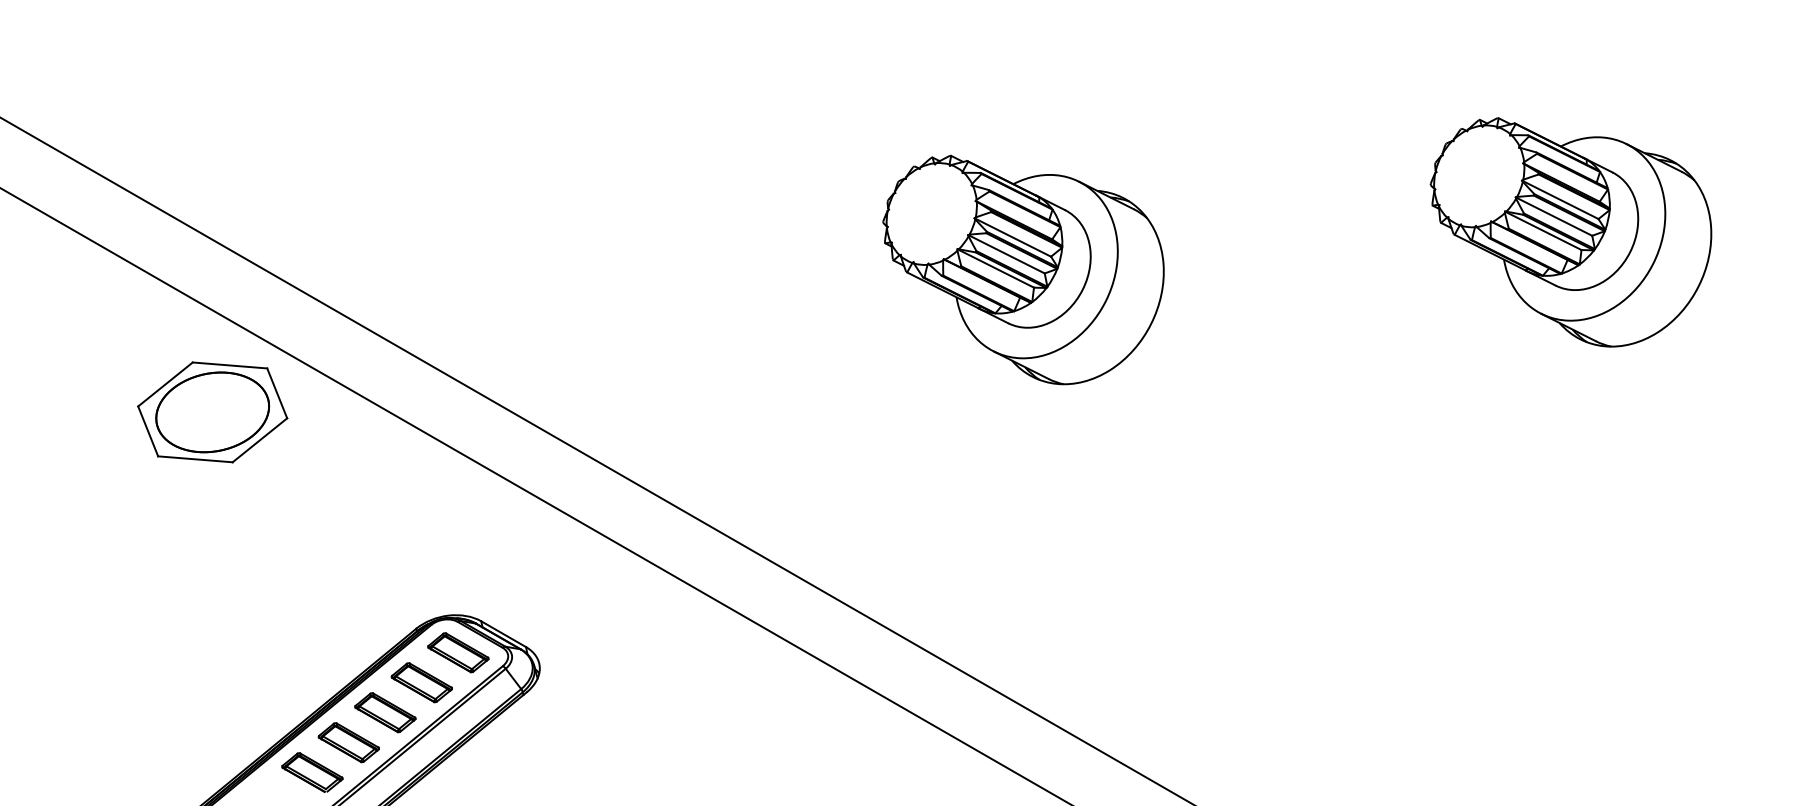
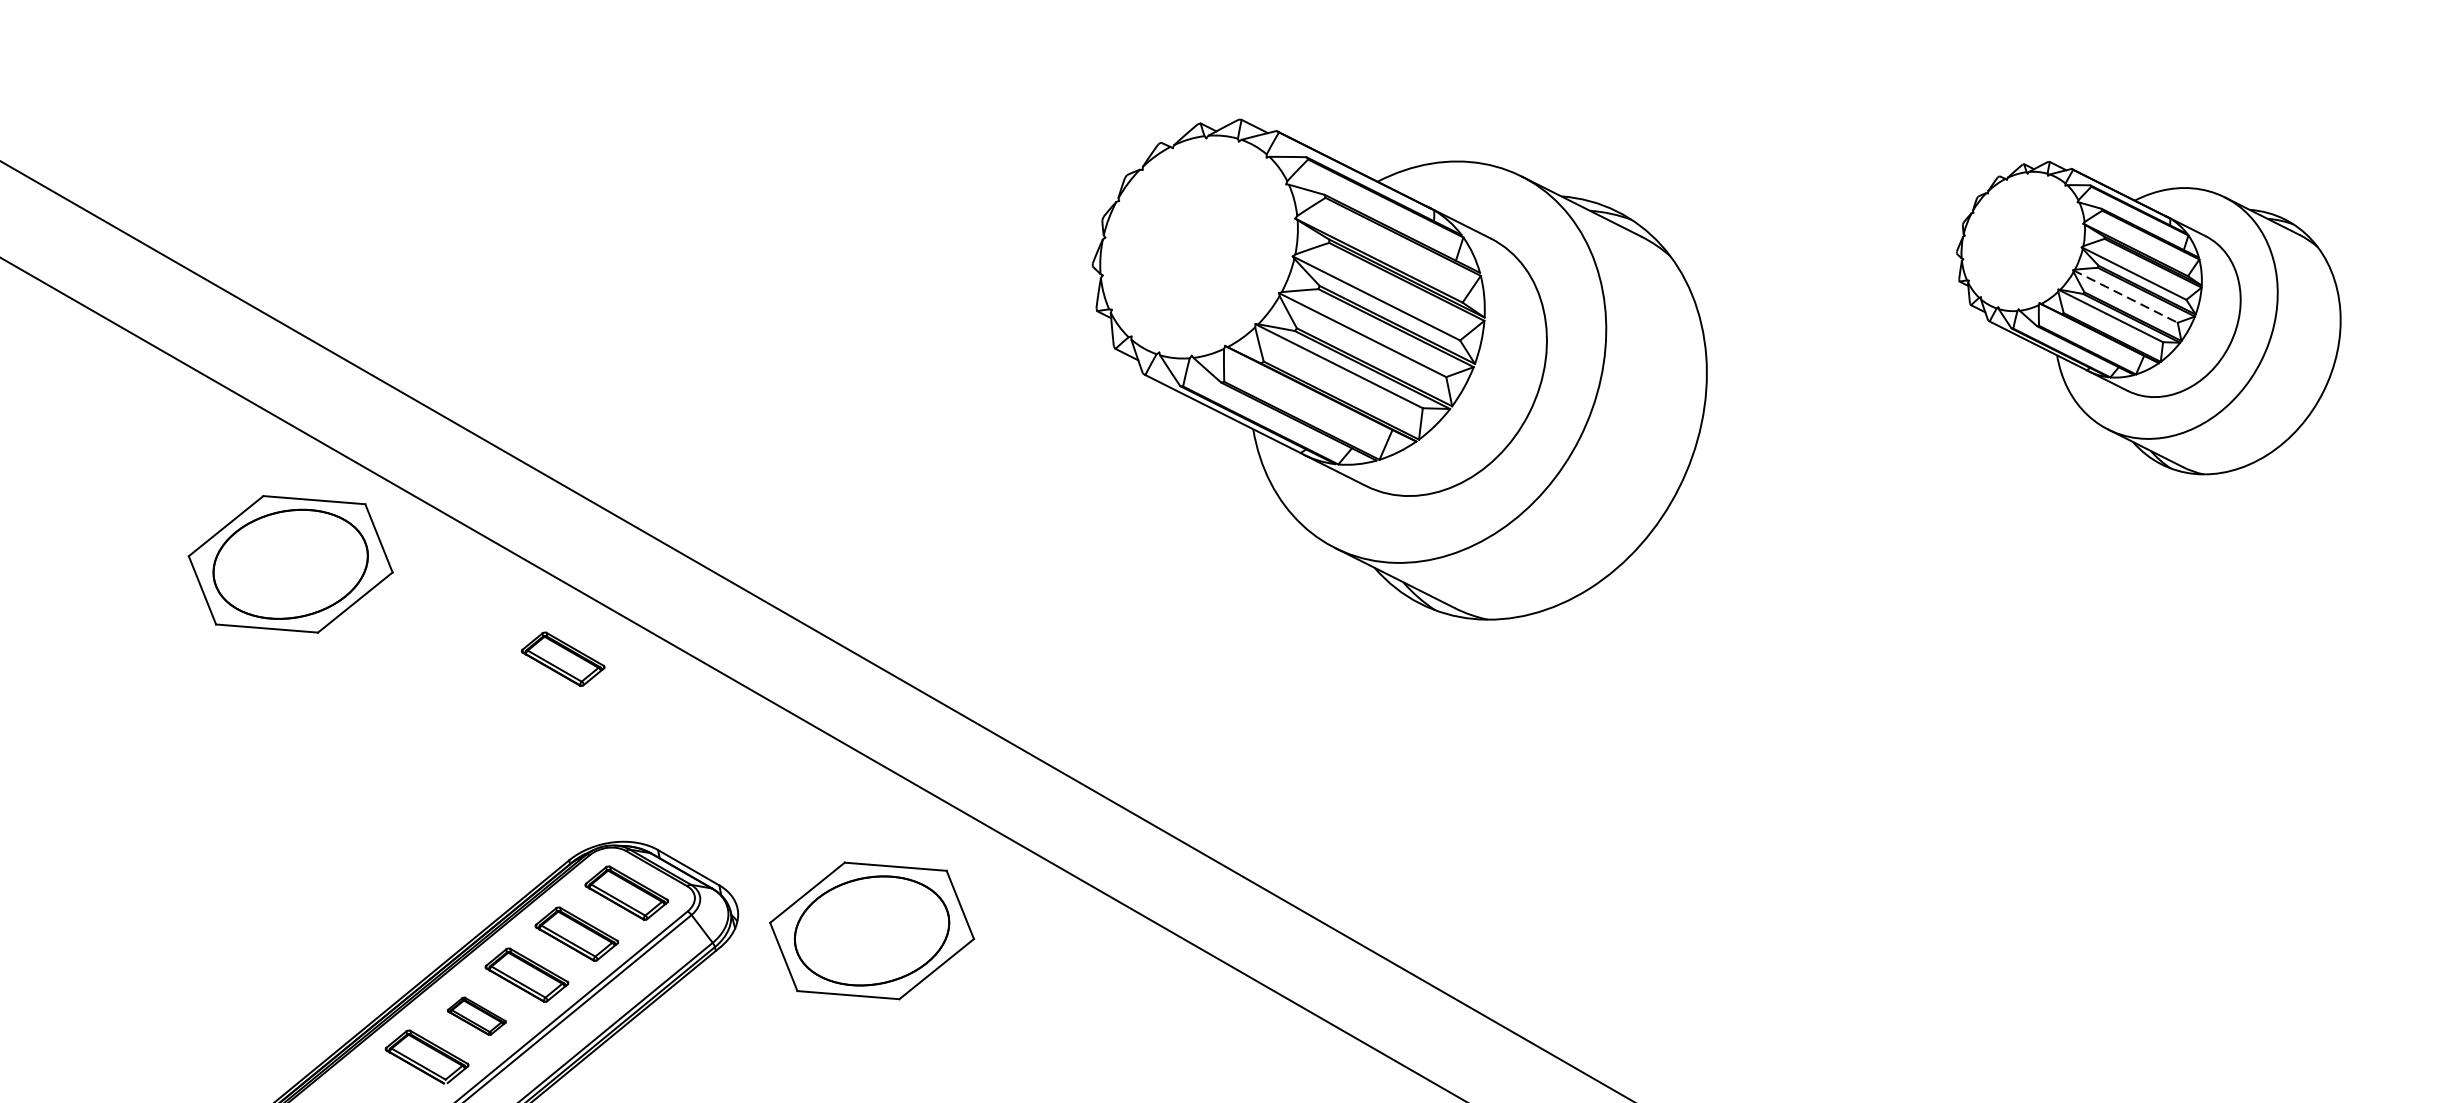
line: (1554, 216) -> (2126, 296), solid -> dashed
part: (1023, 269) -> (1399, 368), size x1.6
part: (411, 481) -> (562, 658), added
part: (637, 680) -> (871, 931), added
part: (348, 742) -> (476, 1015), size x0.7

